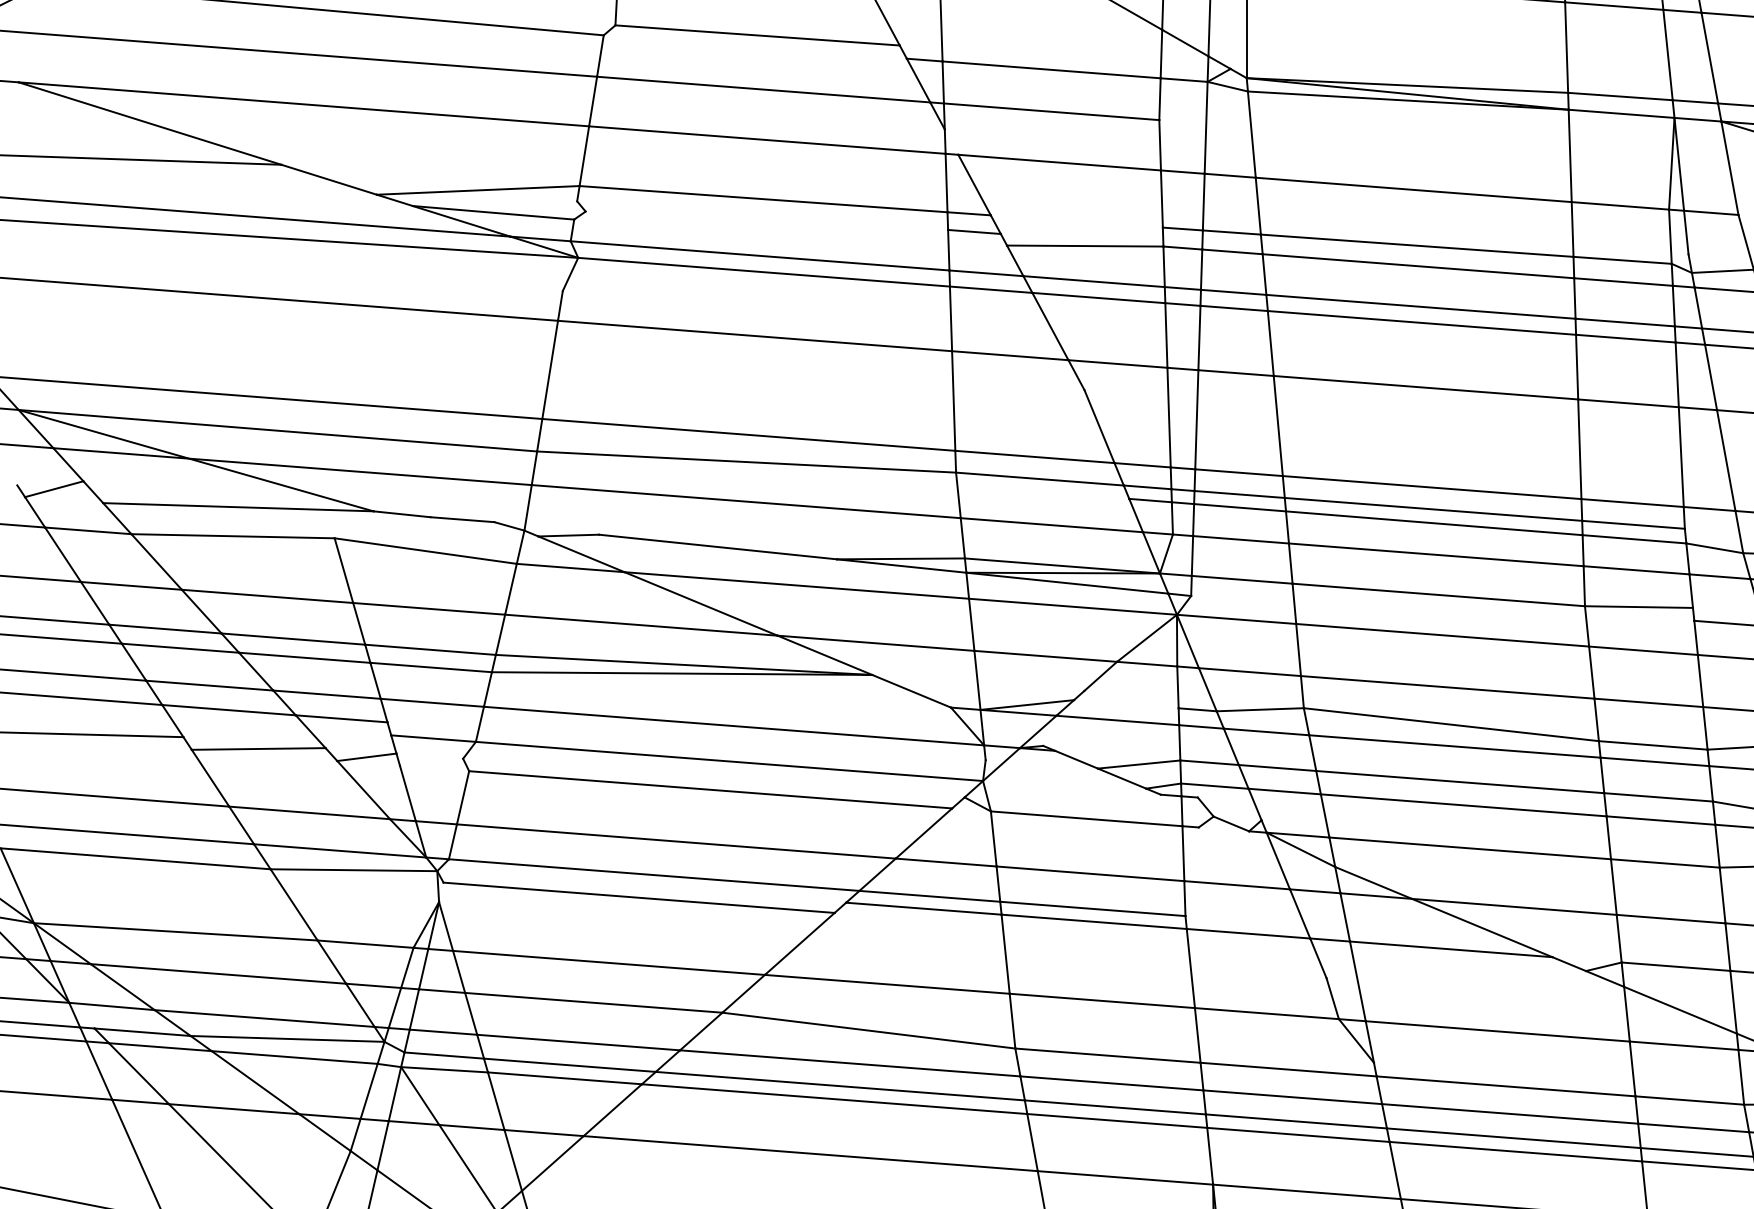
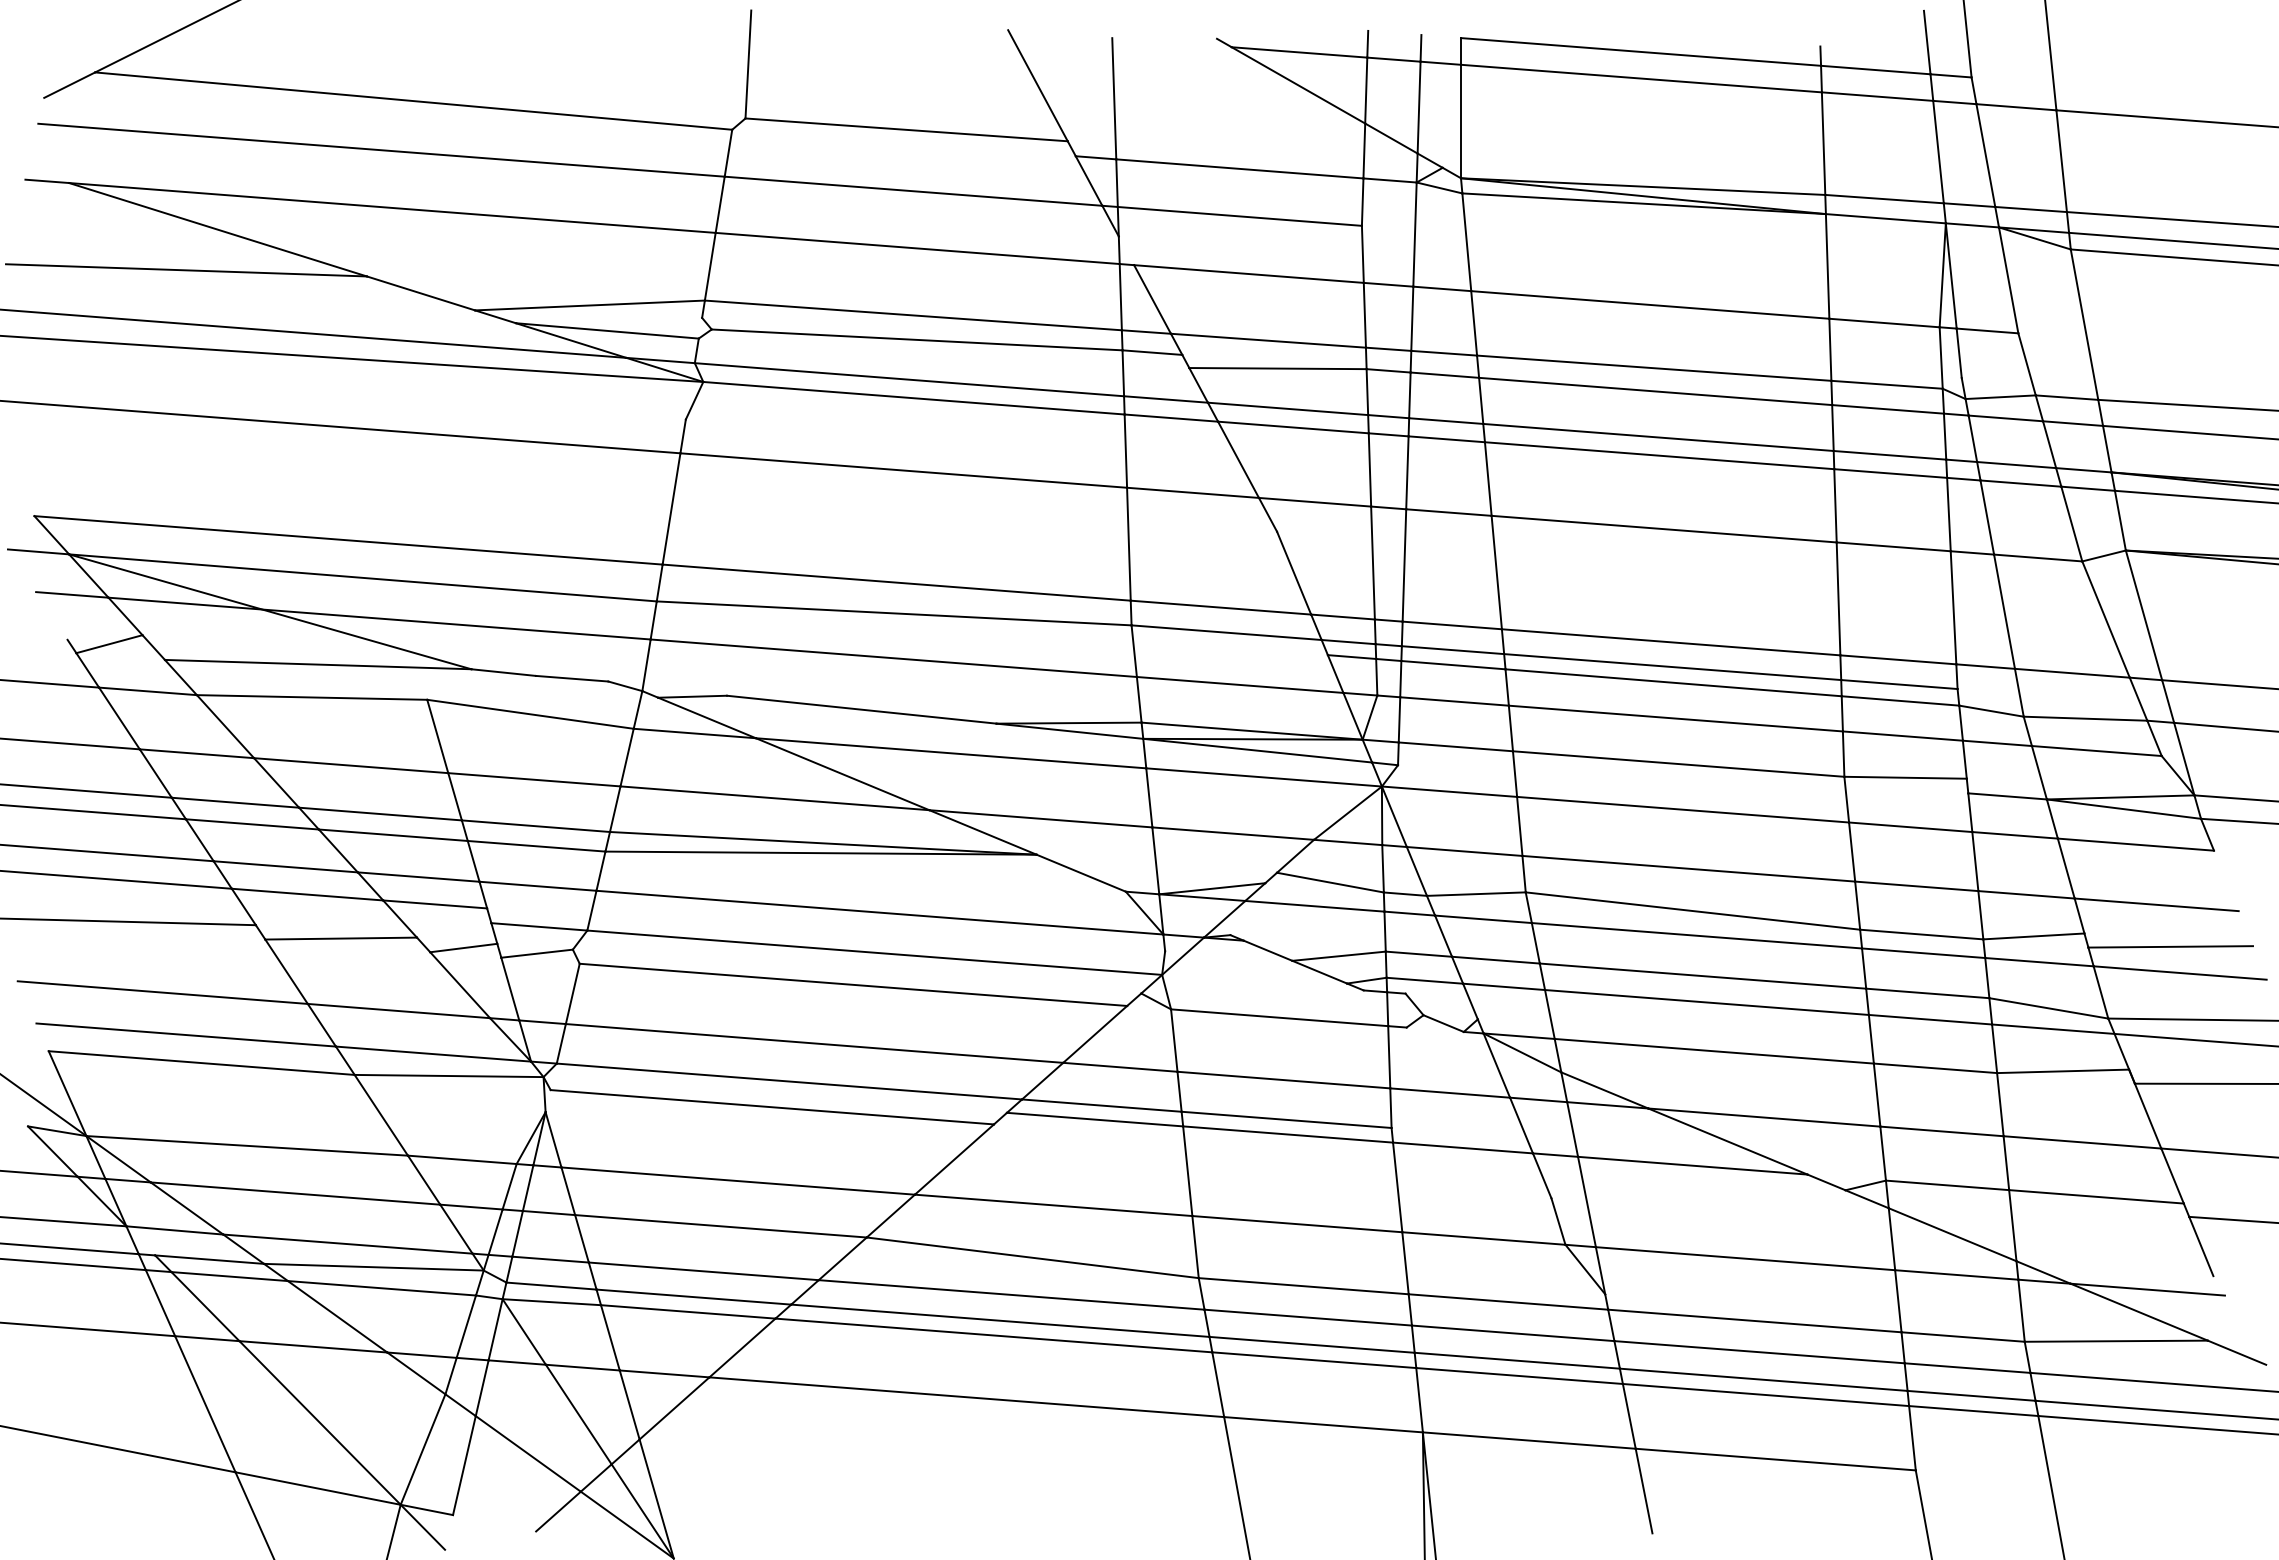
line: (766, 220) -> (916, 339), added
line: (1076, 221) -> (1267, 340), added
line: (1131, 699) -> (1330, 882), added
line: (431, 762) -> (536, 953), added

